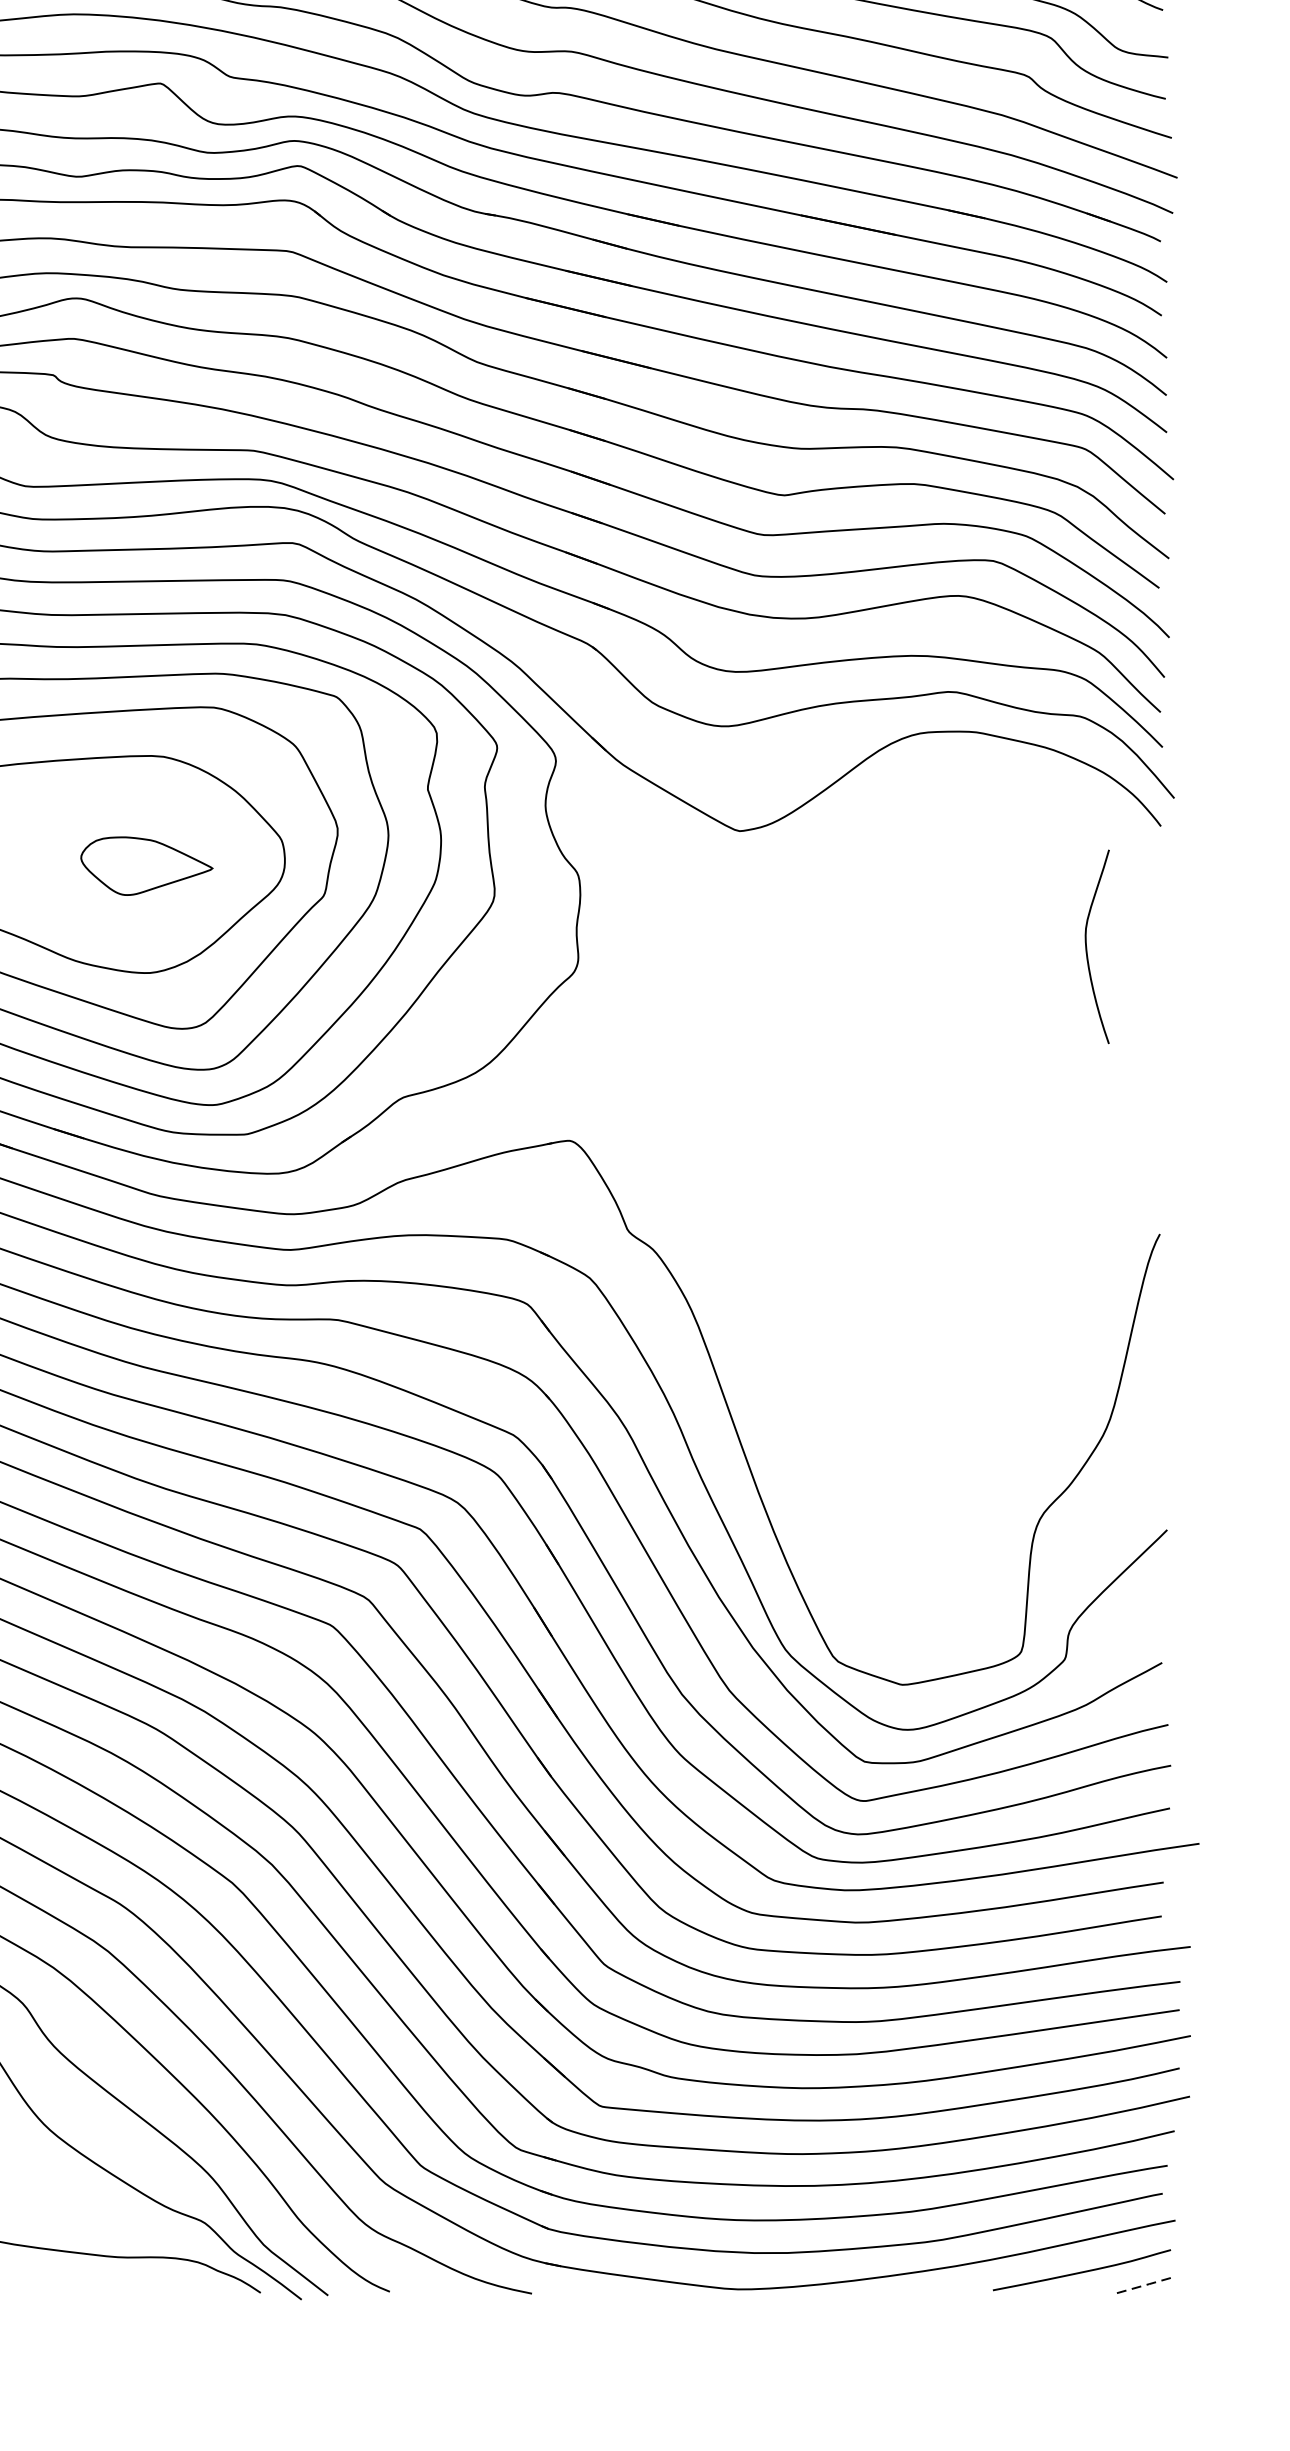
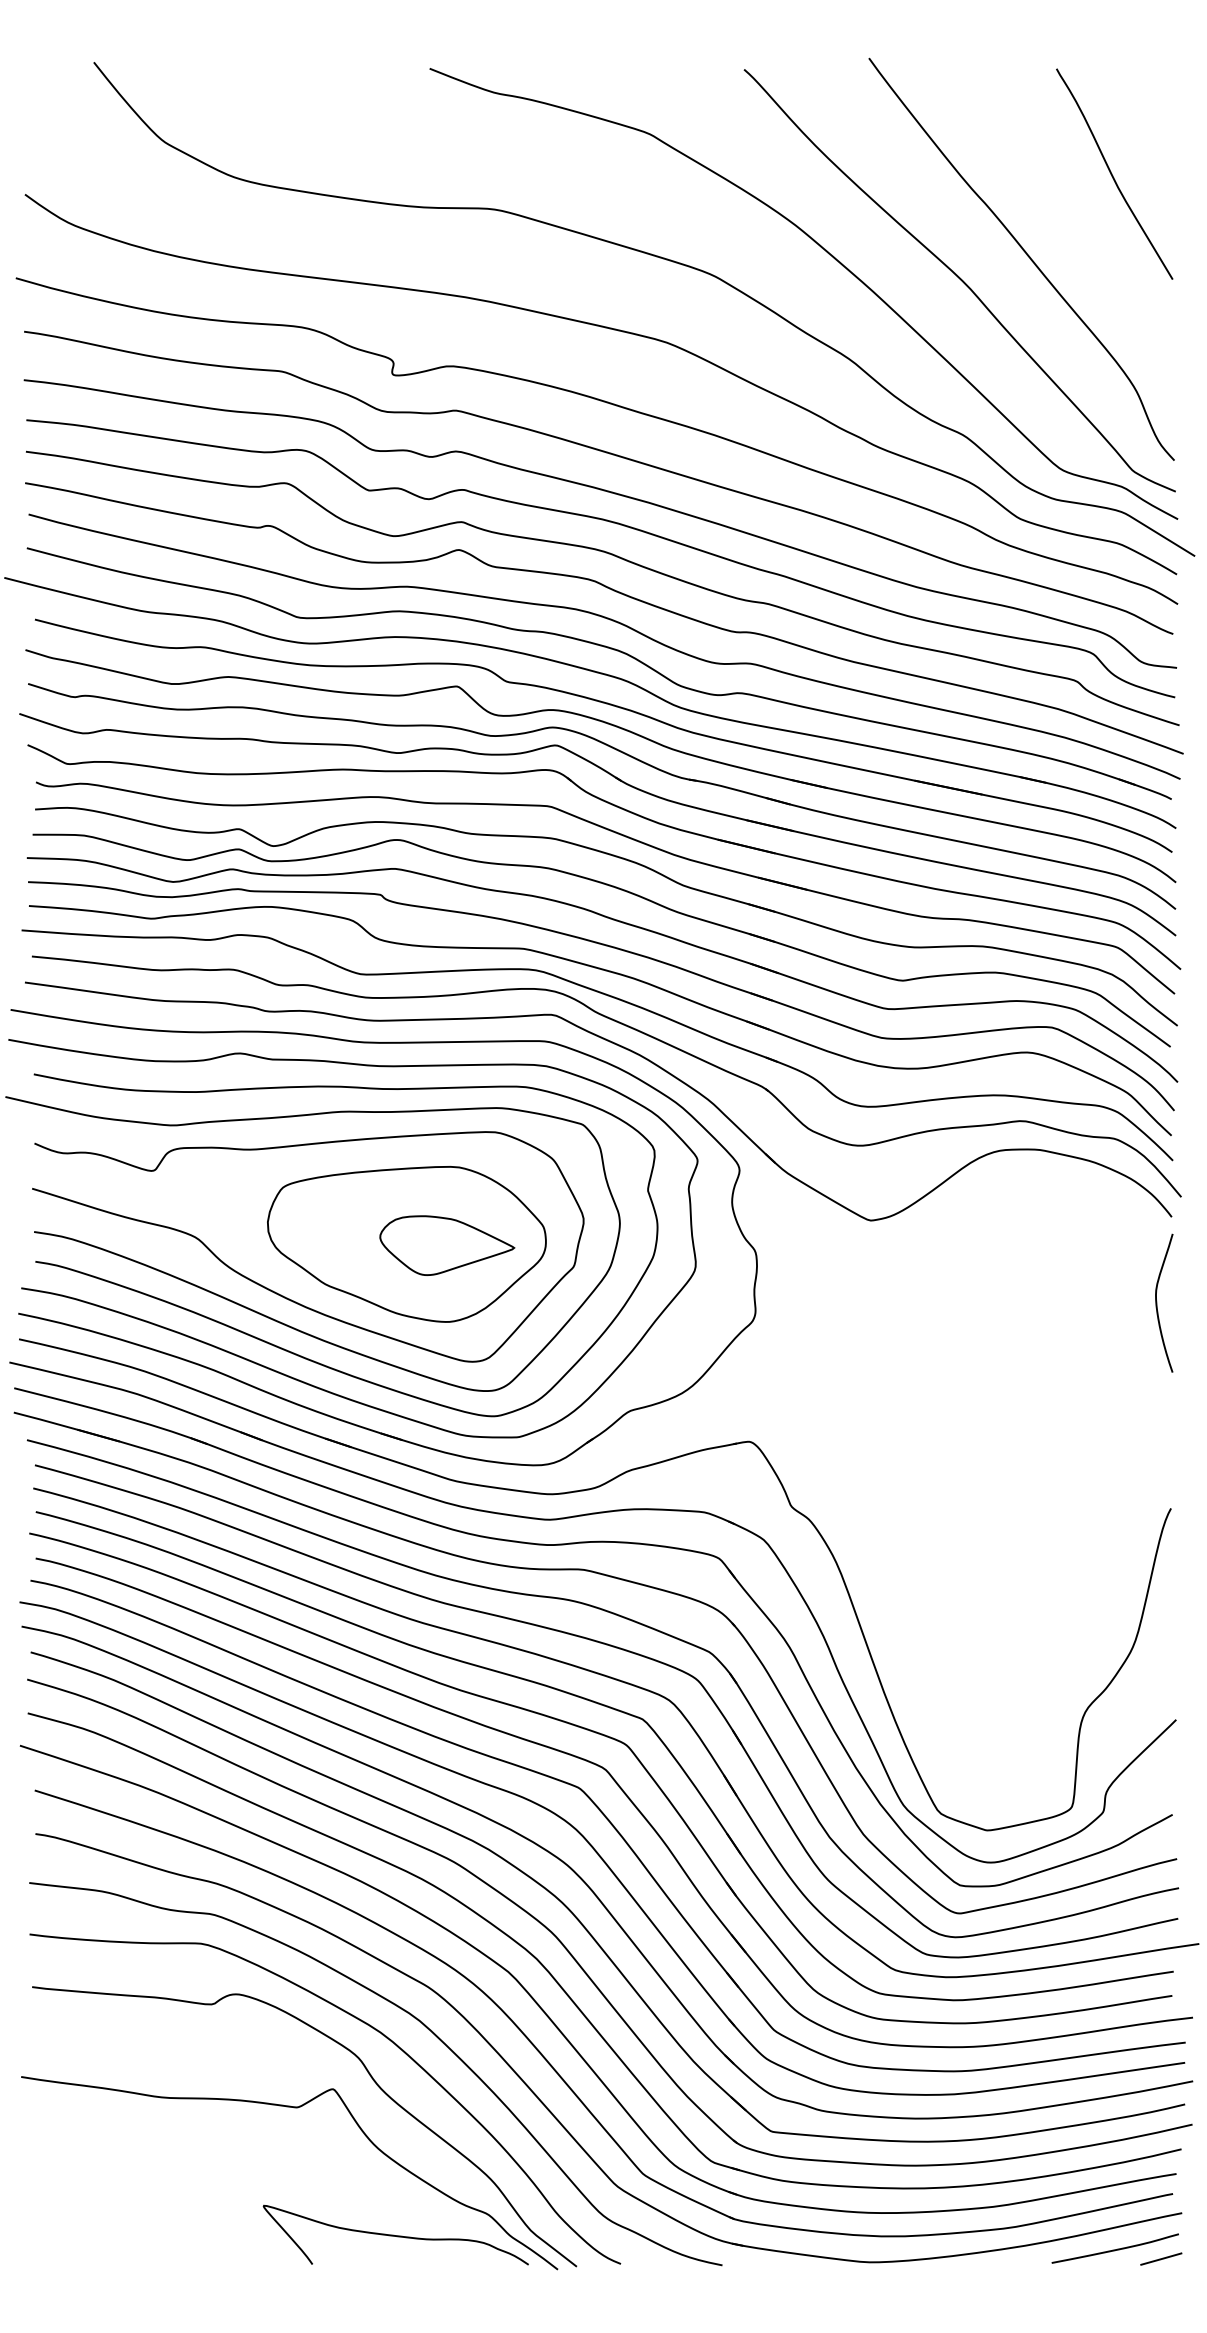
part: (147, 866) -> (447, 1245), size x1.43
curve: (1087, 945) -> (1157, 1302), moved
line: (1147, 2284) -> (1162, 2258), dashed -> solid

